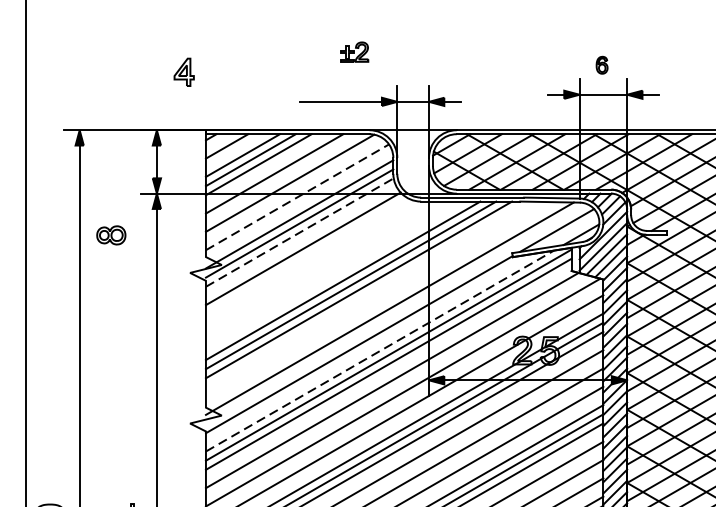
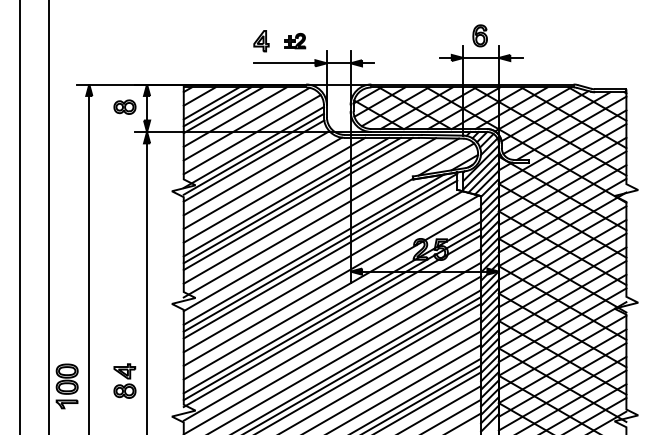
part: (355, 52) -> (295, 41), moved
part: (601, 64) -> (479, 35), size x1.67
part: (184, 72) -> (261, 41), moved
line: (297, 197) -> (252, 134), dashed -> solid
line: (300, 231) -> (254, 160), dashed -> solid
part: (110, 234) -> (124, 106), moved
line: (311, 262) -> (262, 183), added
line: (327, 270) -> (274, 189), added
line: (374, 298) -> (309, 210), added
line: (380, 350) -> (314, 249), dashed -> solid

